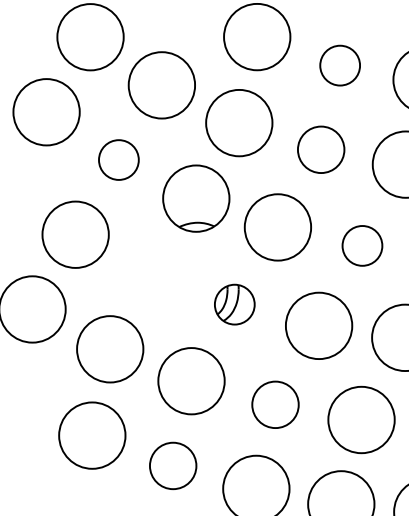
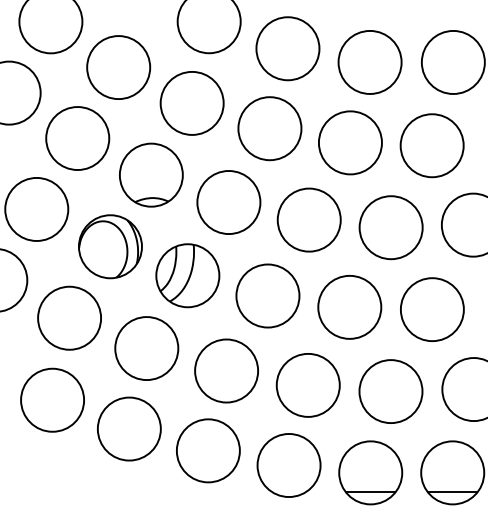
part: (339, 65) -> (287, 48), size x1.67
part: (320, 149) -> (269, 128), size x1.43
part: (118, 160) -> (77, 138), size x1.67
part: (361, 245) -> (308, 219), size x1.67
part: (153, 273) -> (110, 246), added
part: (234, 304) -> (187, 275), size x1.67
part: (275, 404) -> (226, 370), size x1.43
part: (173, 465) -> (129, 428), size x1.43

